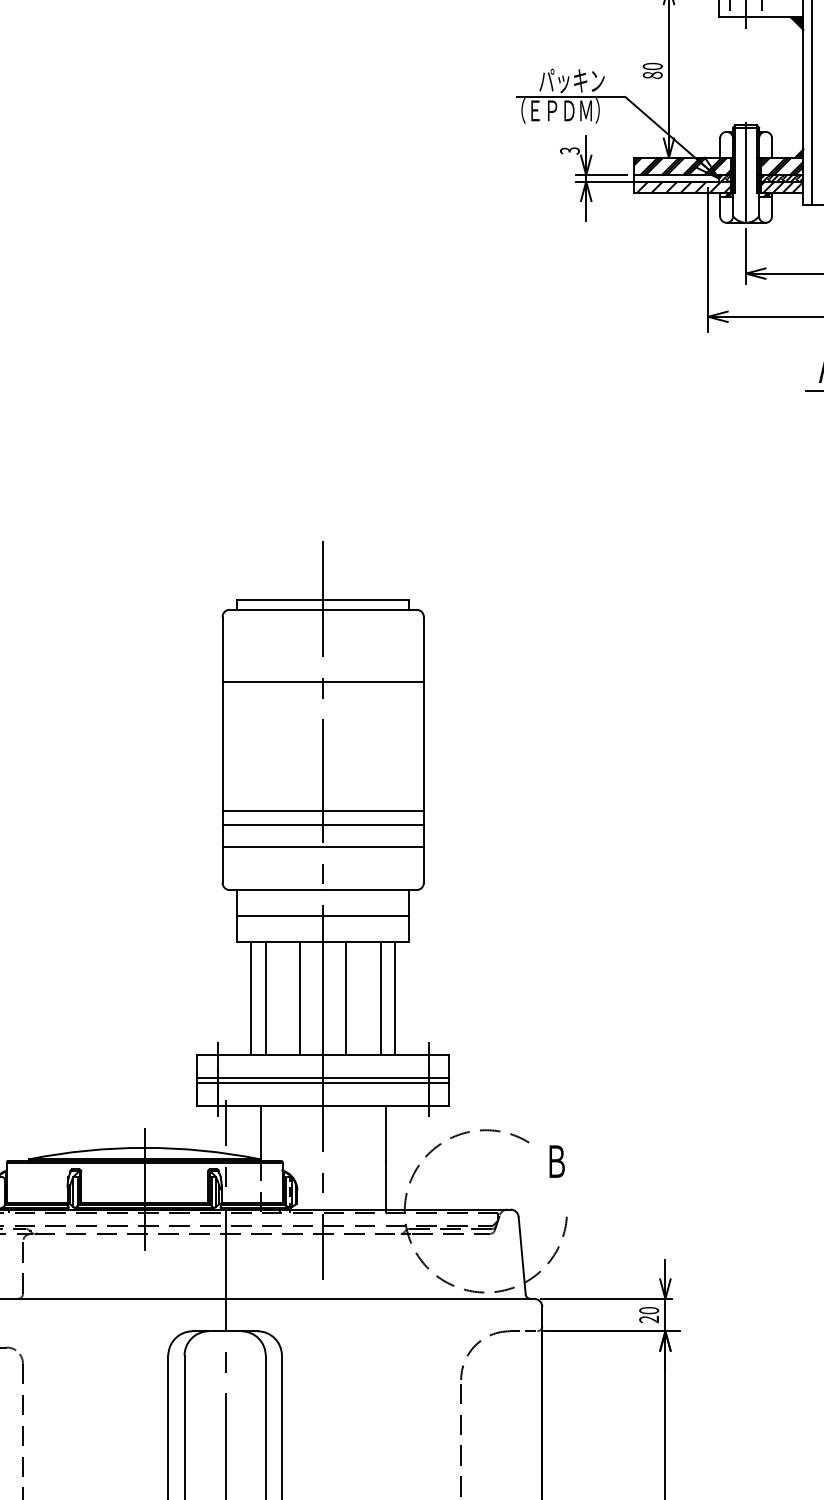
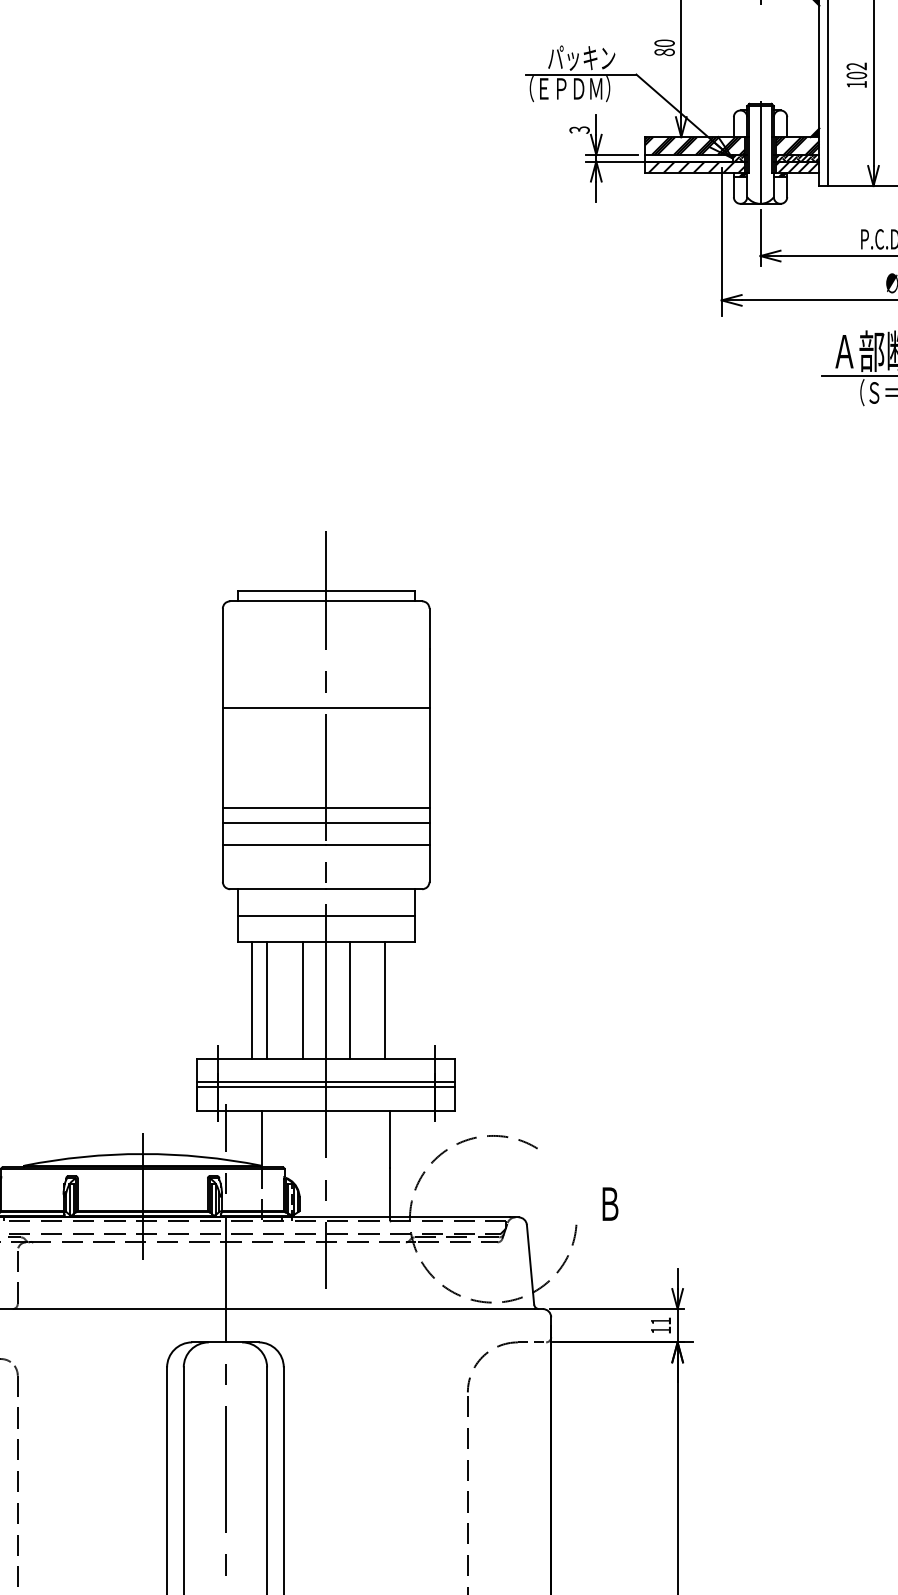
line: (322, 682) -> (325, 708), moved
line: (394, 998) -> (399, 1000), removed
text: (557, 1161) -> (610, 1203), moved
text: (648, 1314) -> (660, 1325), 20 -> 11

